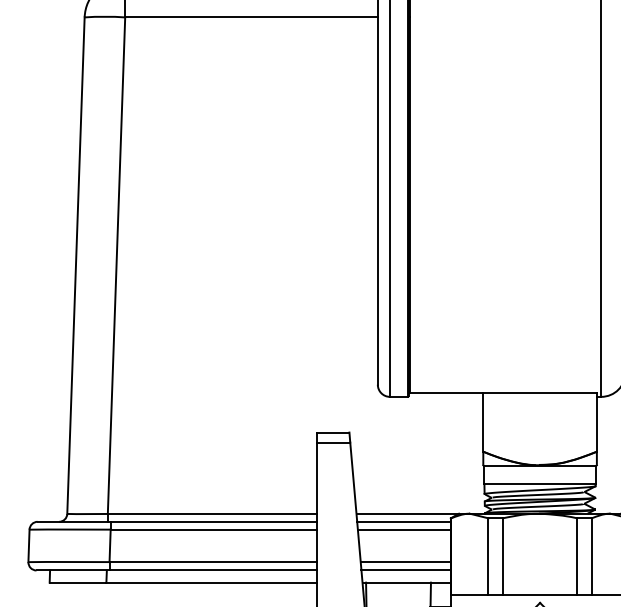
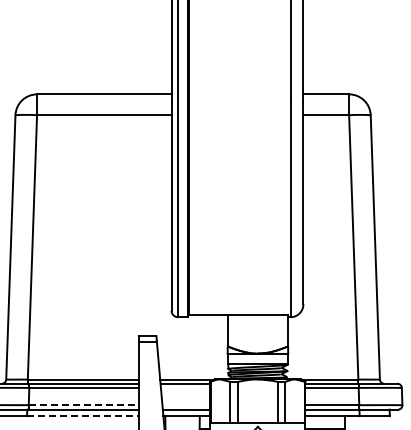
line: (404, 528) -> (185, 387), removed
line: (214, 562) -> (84, 405), solid -> dashed
line: (405, 562) -> (186, 405), removed
line: (212, 583) -> (83, 416), solid -> dashed

